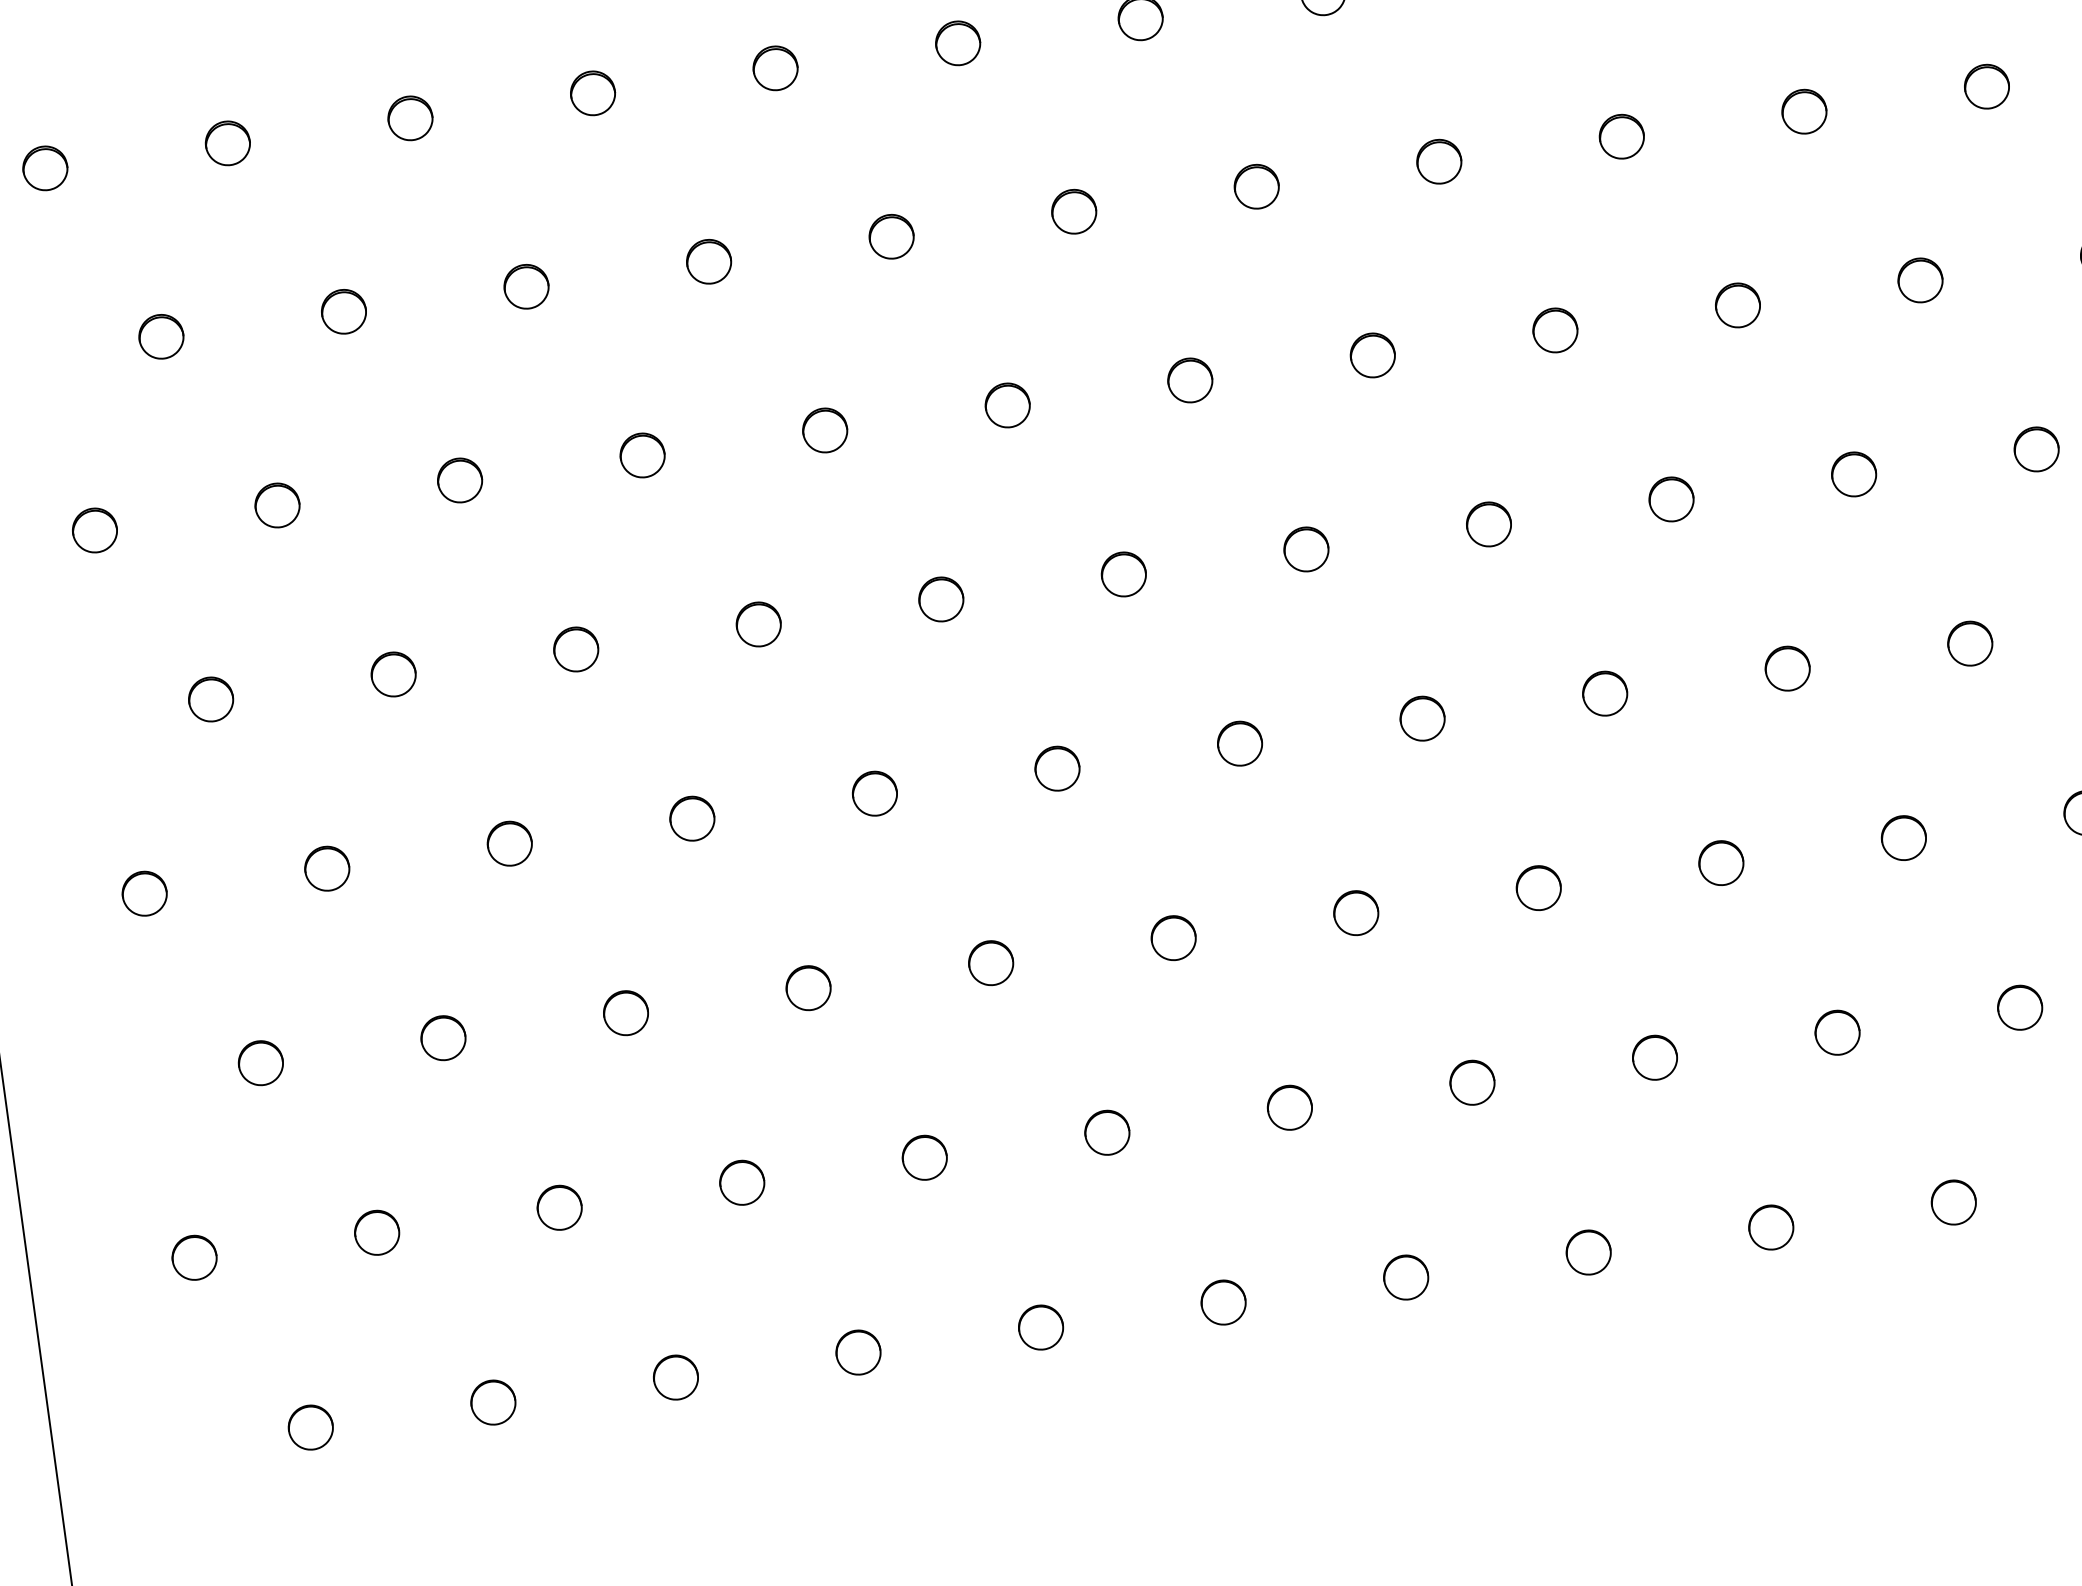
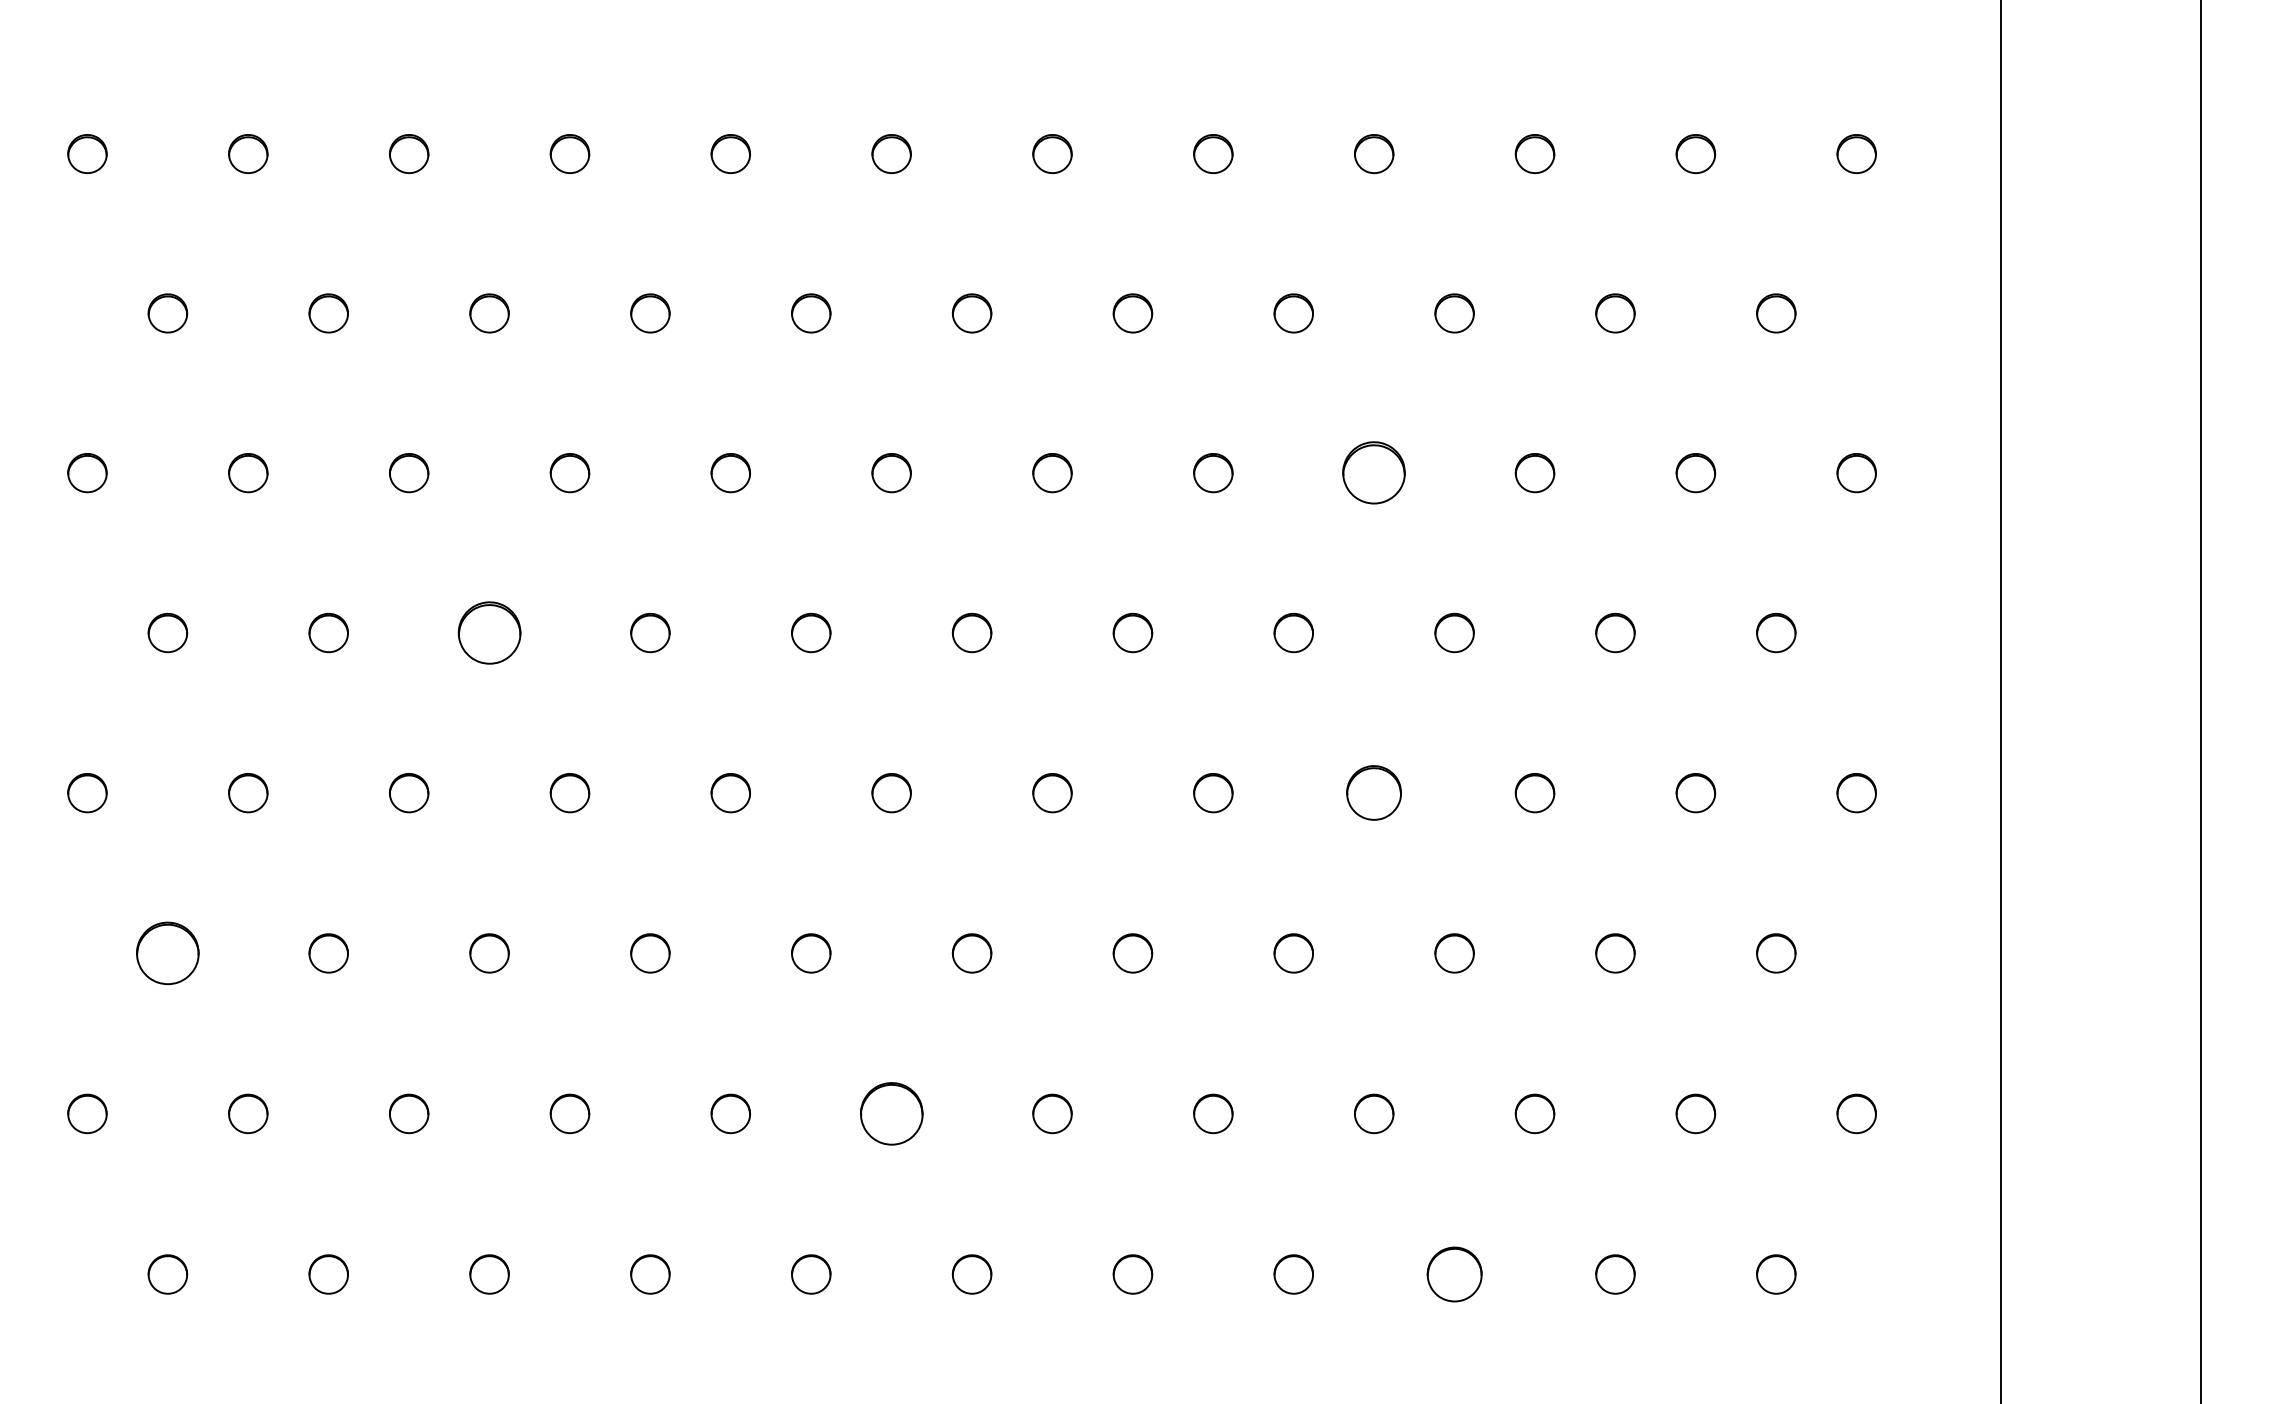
part: (1555, 330) -> (1374, 473), size x1.6
part: (576, 648) -> (489, 632), size x1.6
part: (1605, 694) -> (1374, 793), size x1.4
part: (260, 1063) -> (167, 953), size x1.6
part: (1107, 1132) -> (891, 1113), size x1.6
part: (1771, 1227) -> (1454, 1274), size x1.4

